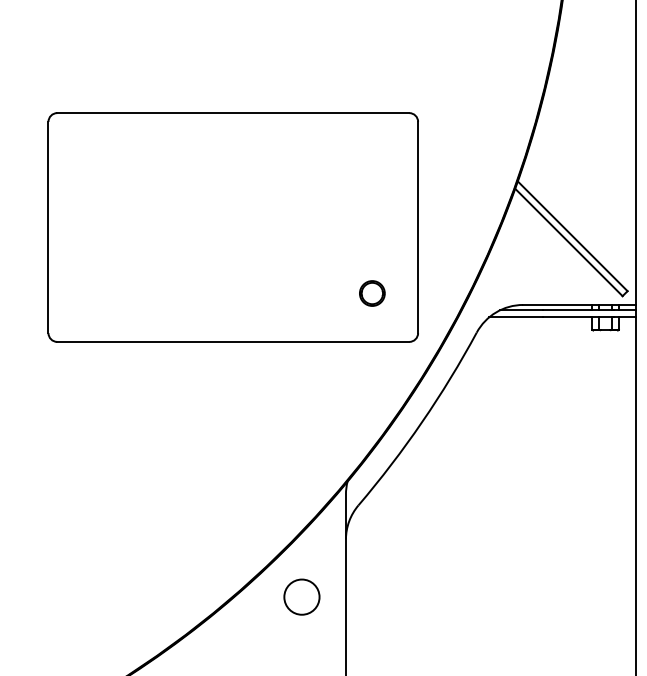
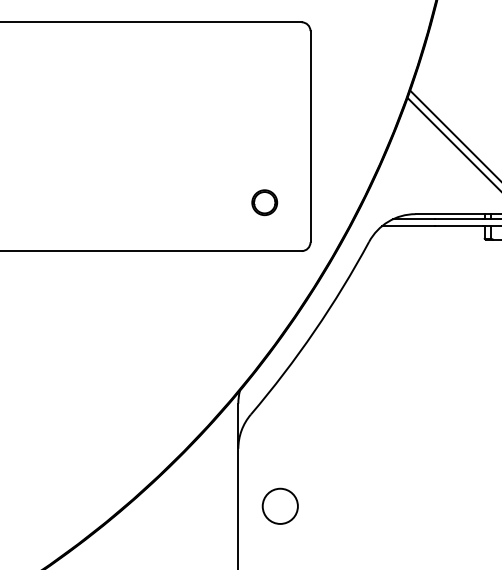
circle: (301, 596) -> (279, 505), moved

